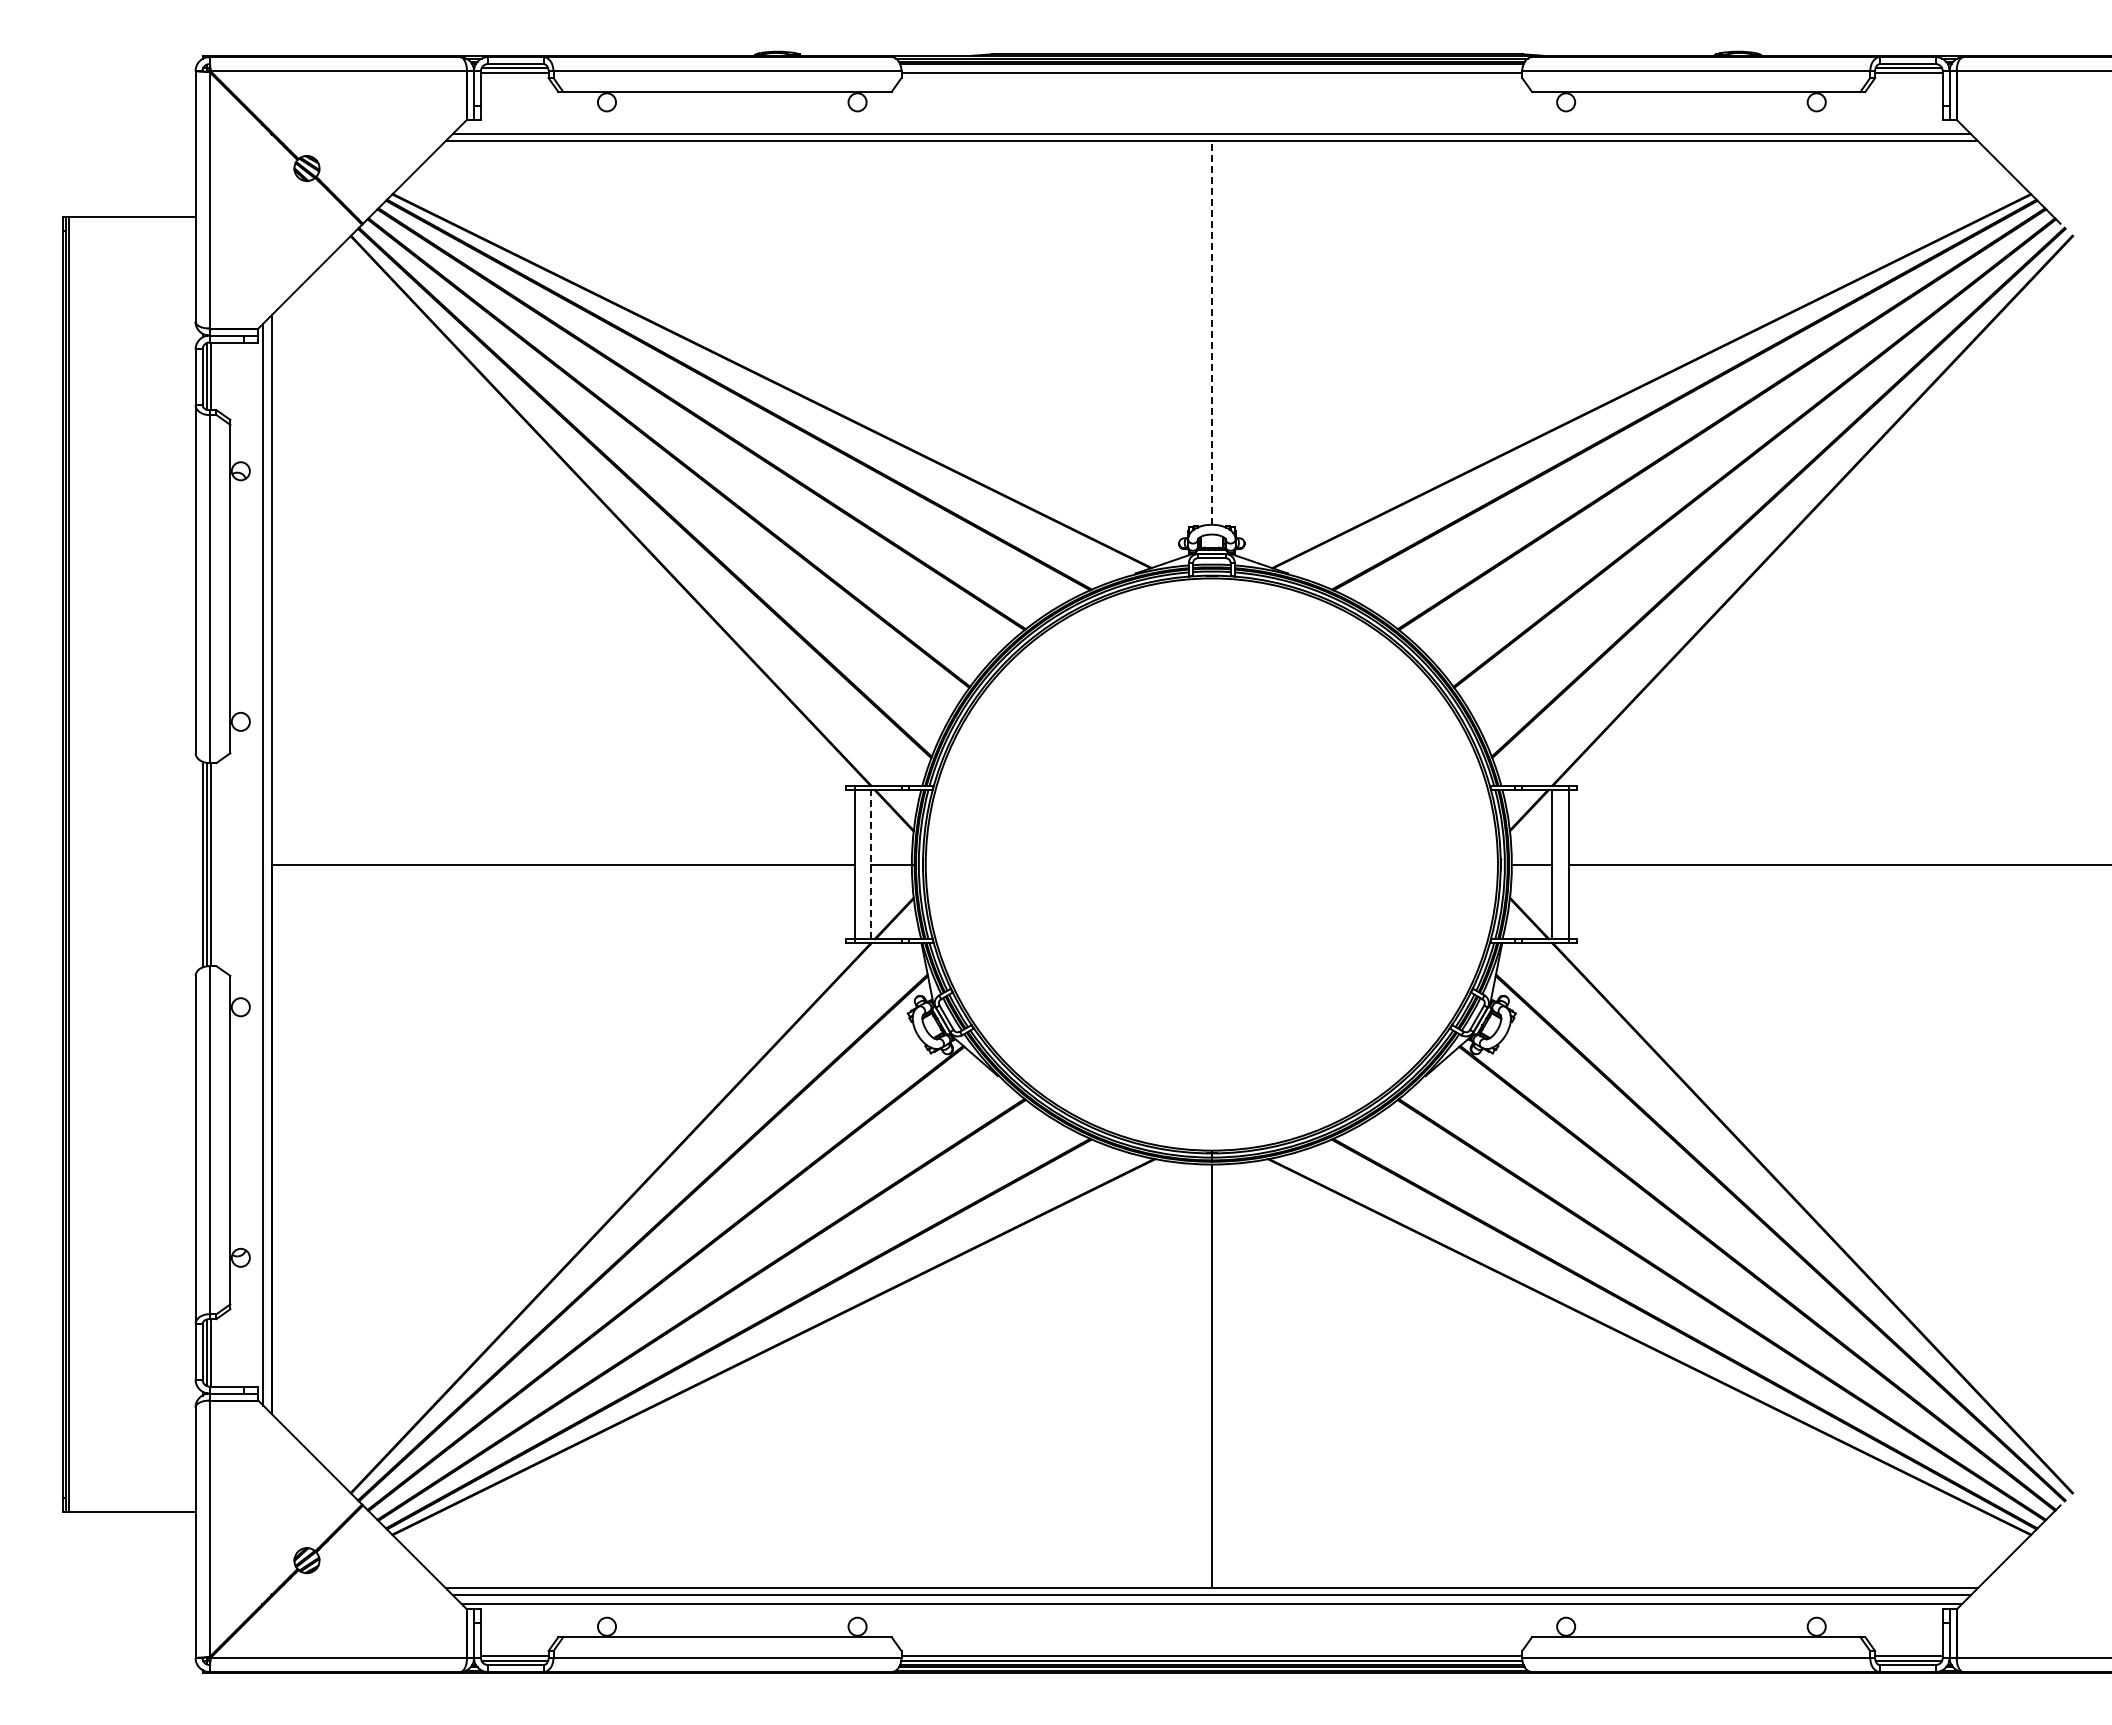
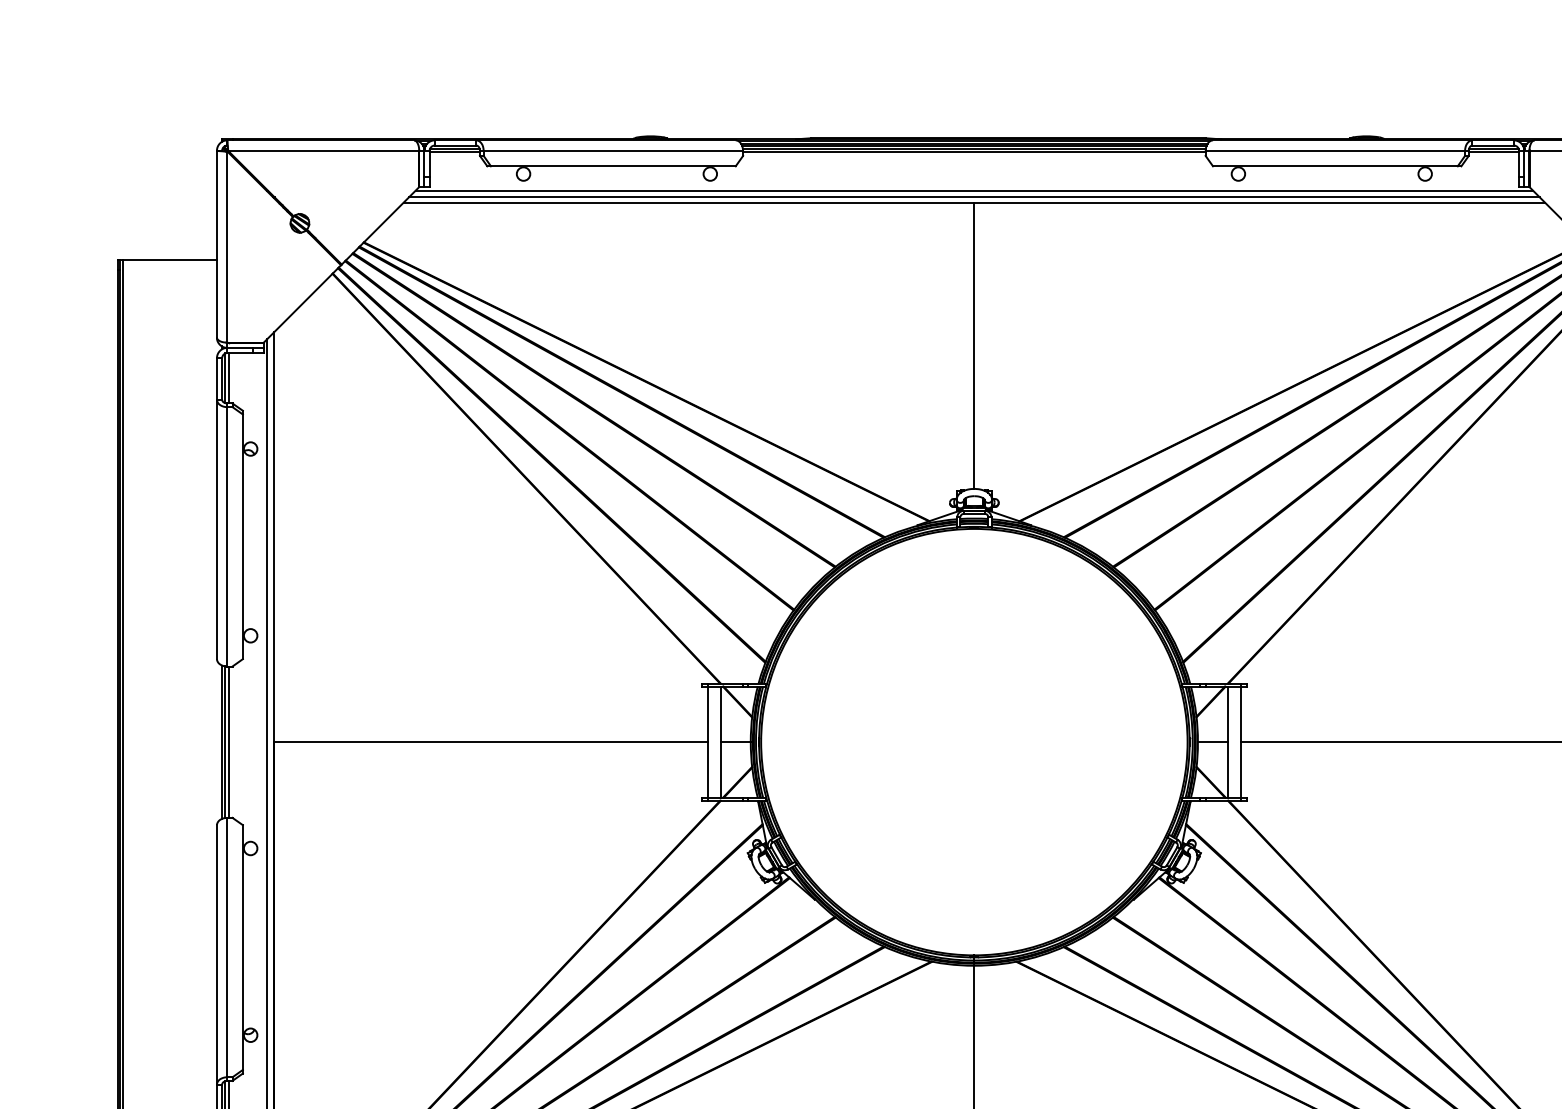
line: (1211, 68) -> (974, 148), added
line: (1211, 124) -> (974, 190), added
line: (1211, 332) -> (974, 345), dashed -> solid
line: (871, 864) -> (720, 742), dashed -> solid

